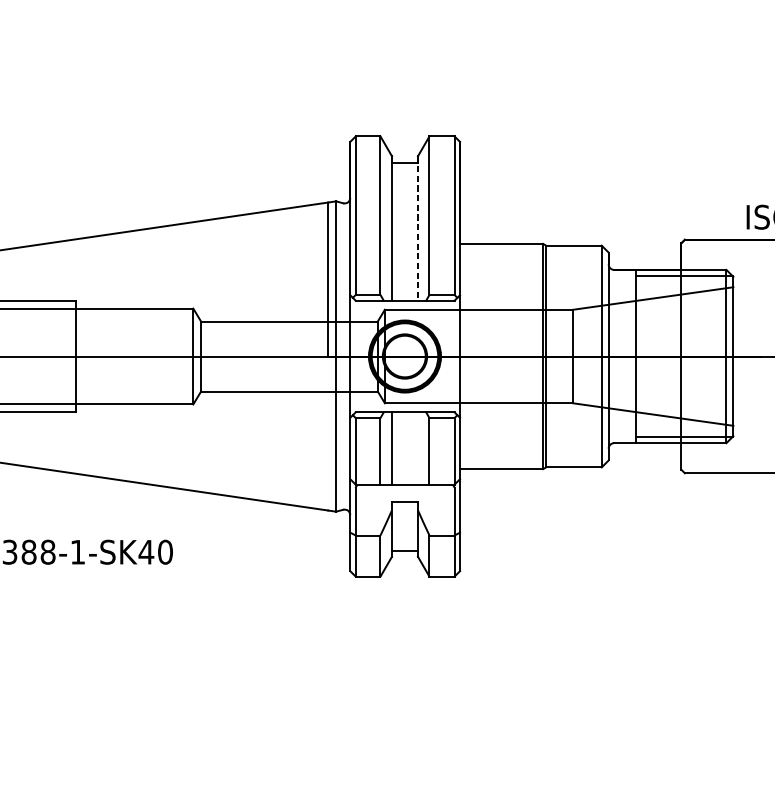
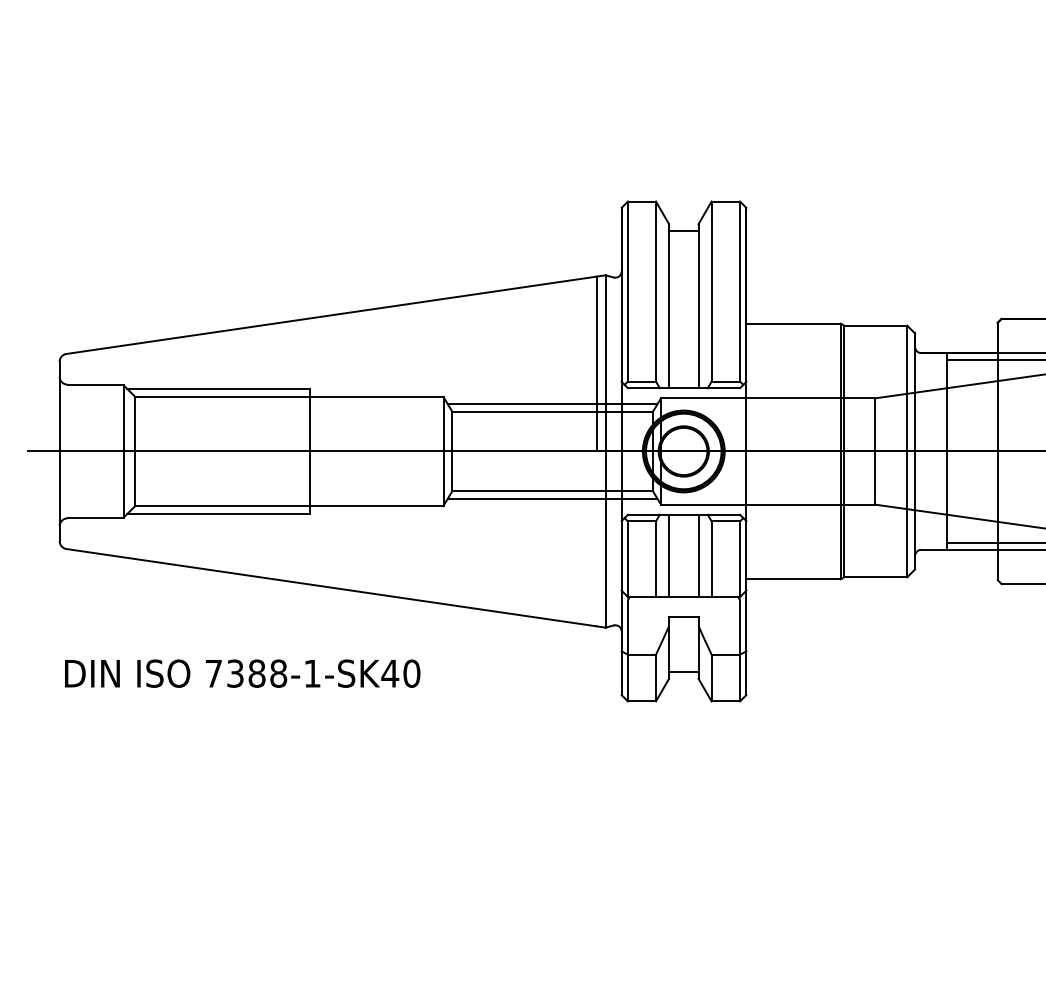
line: (417, 228) -> (698, 306), dashed -> solid
line: (289, 315) -> (552, 404), added
line: (289, 397) -> (552, 498), added
line: (417, 448) -> (698, 555), added

